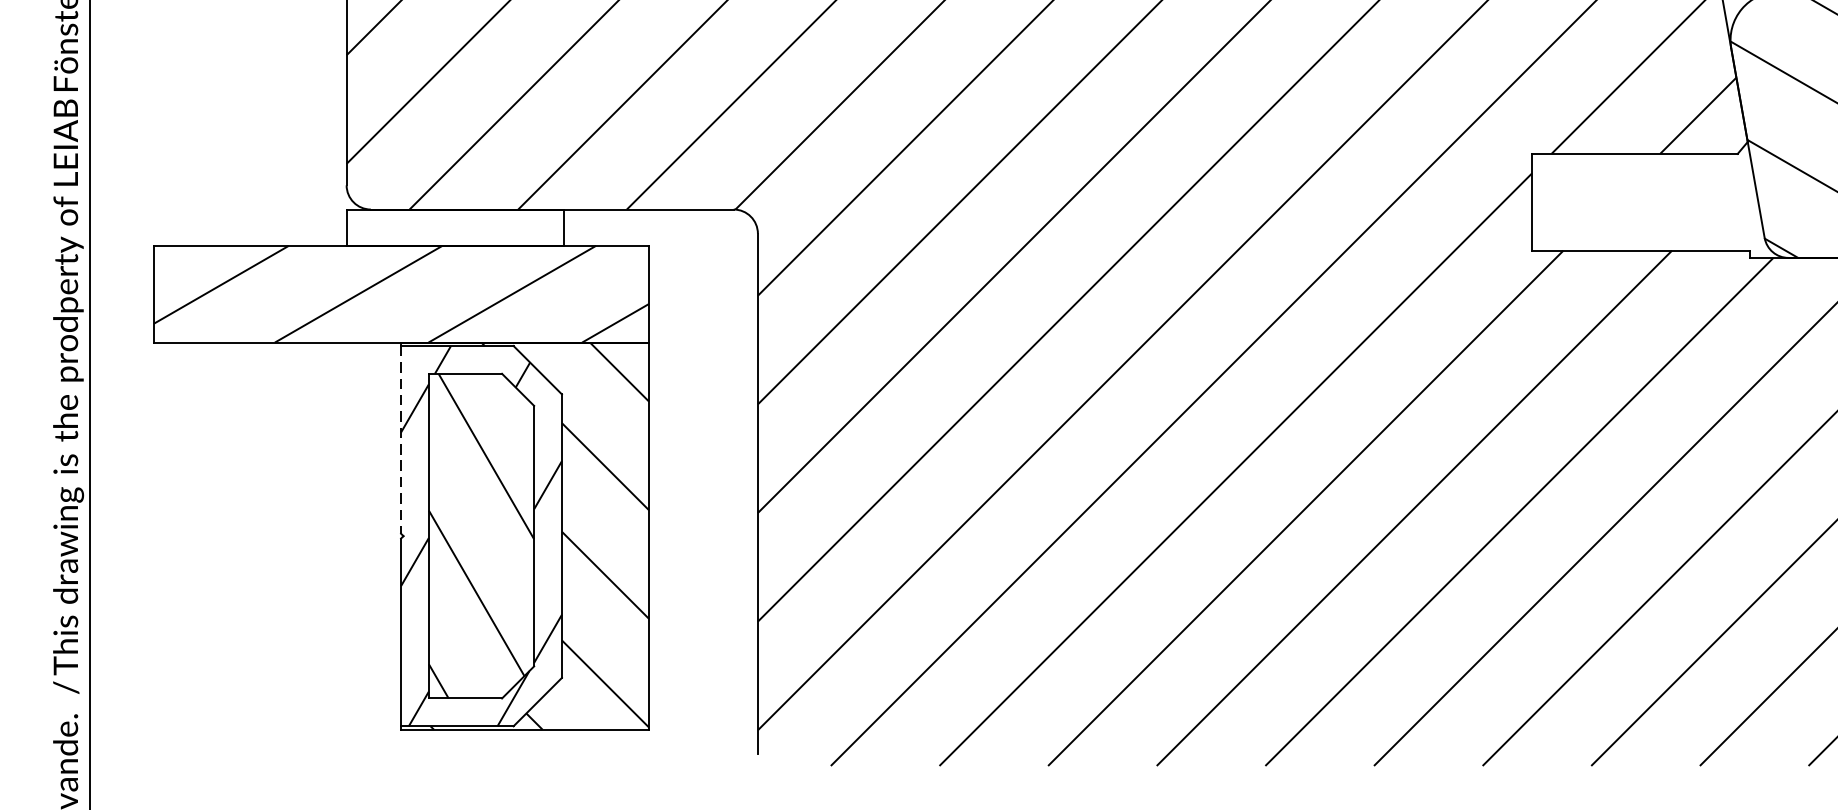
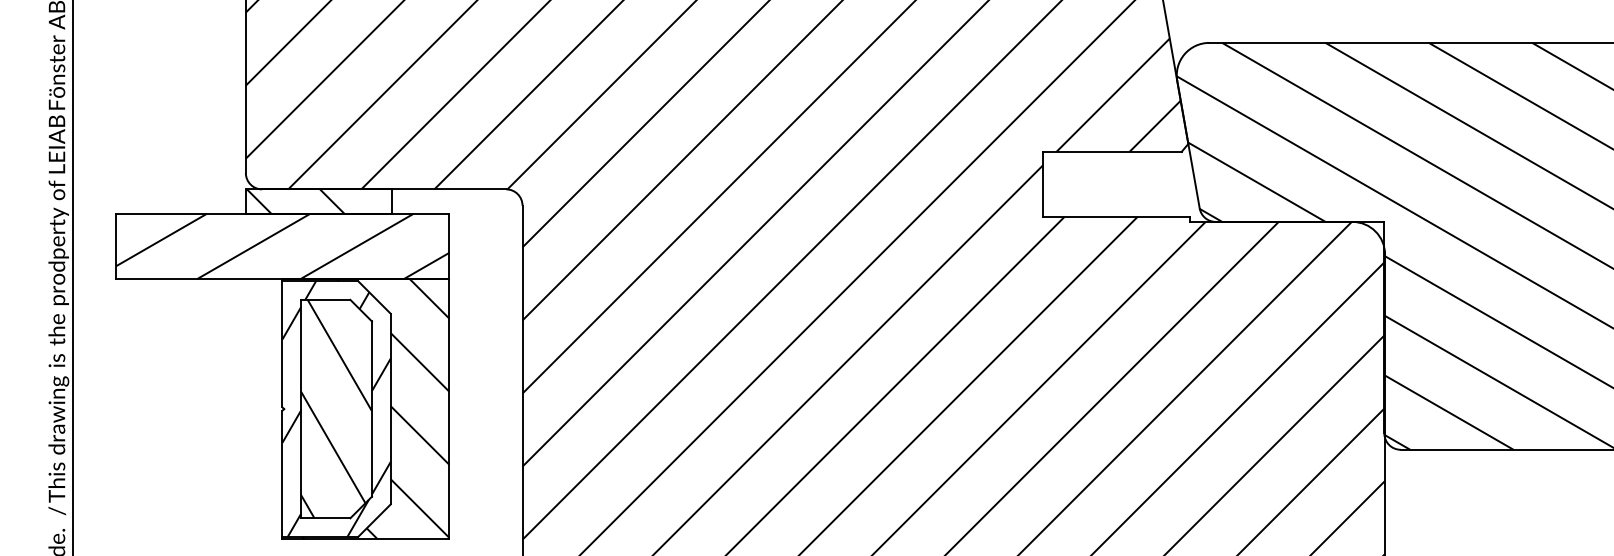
hatch: (420, 227) -> (295, 201), added
line: (401, 440) -> (282, 344), dashed -> solid

